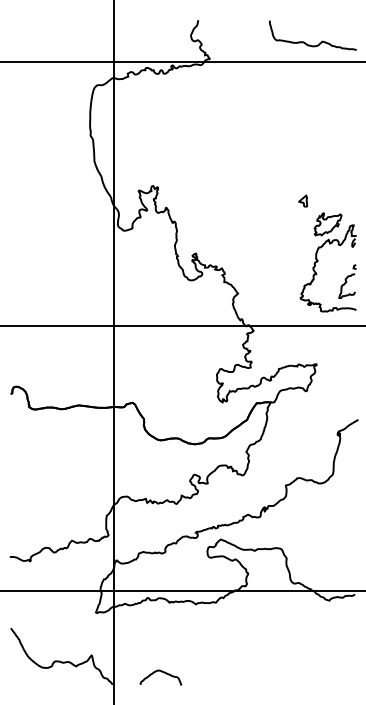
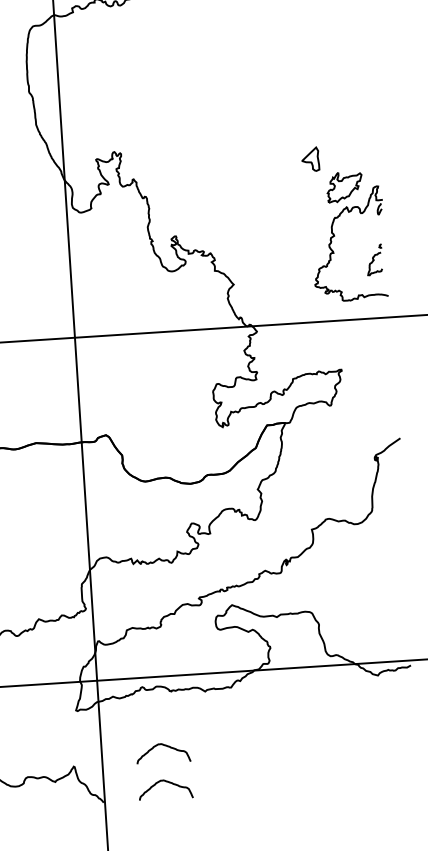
part: (302, 200) -> (309, 158), size x1.6
part: (347, 281) -> (374, 259), size x0.7
curve: (163, 645) -> (166, 747), added

